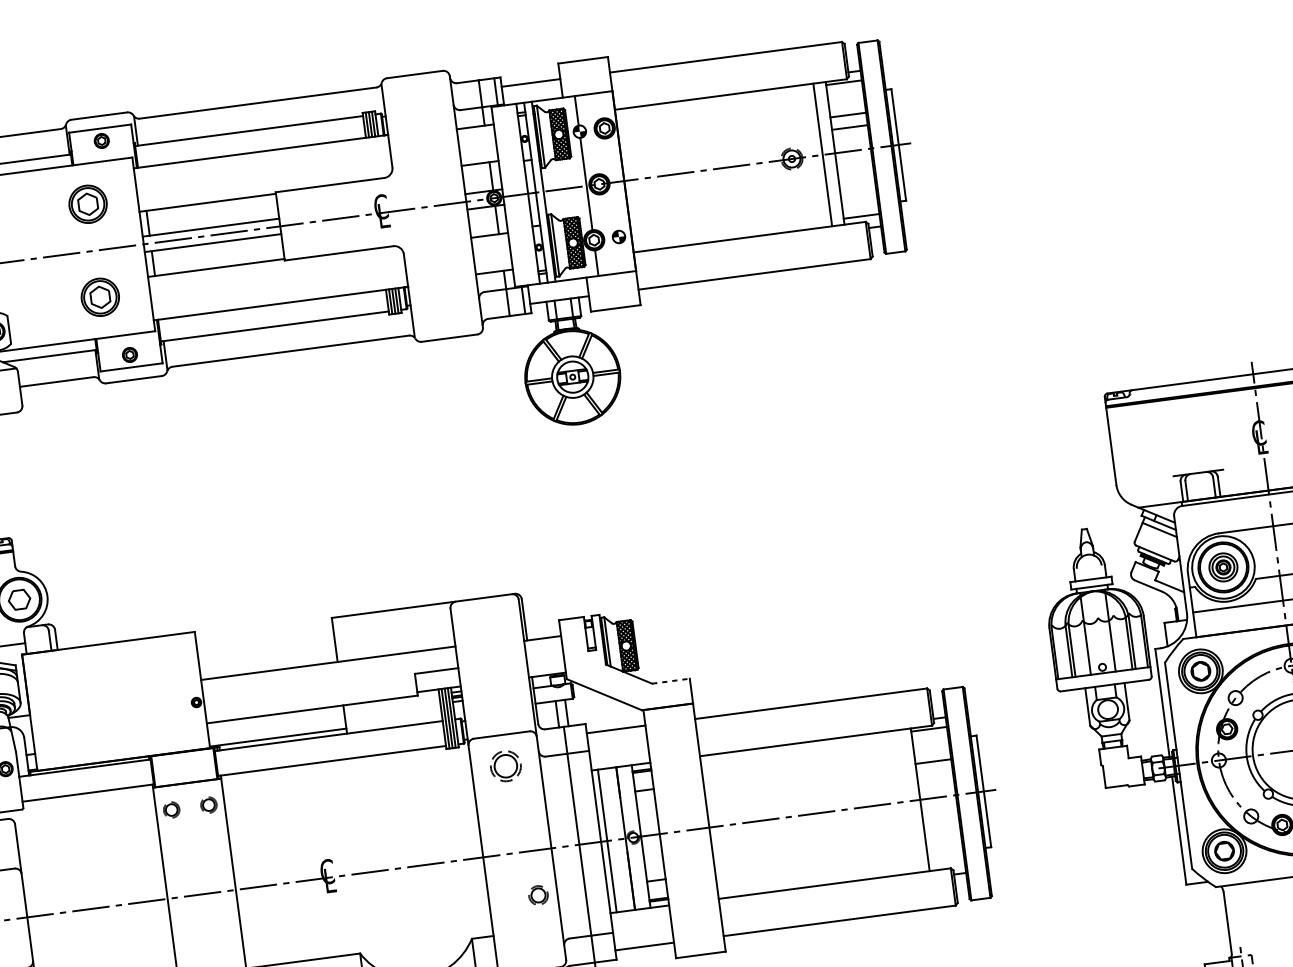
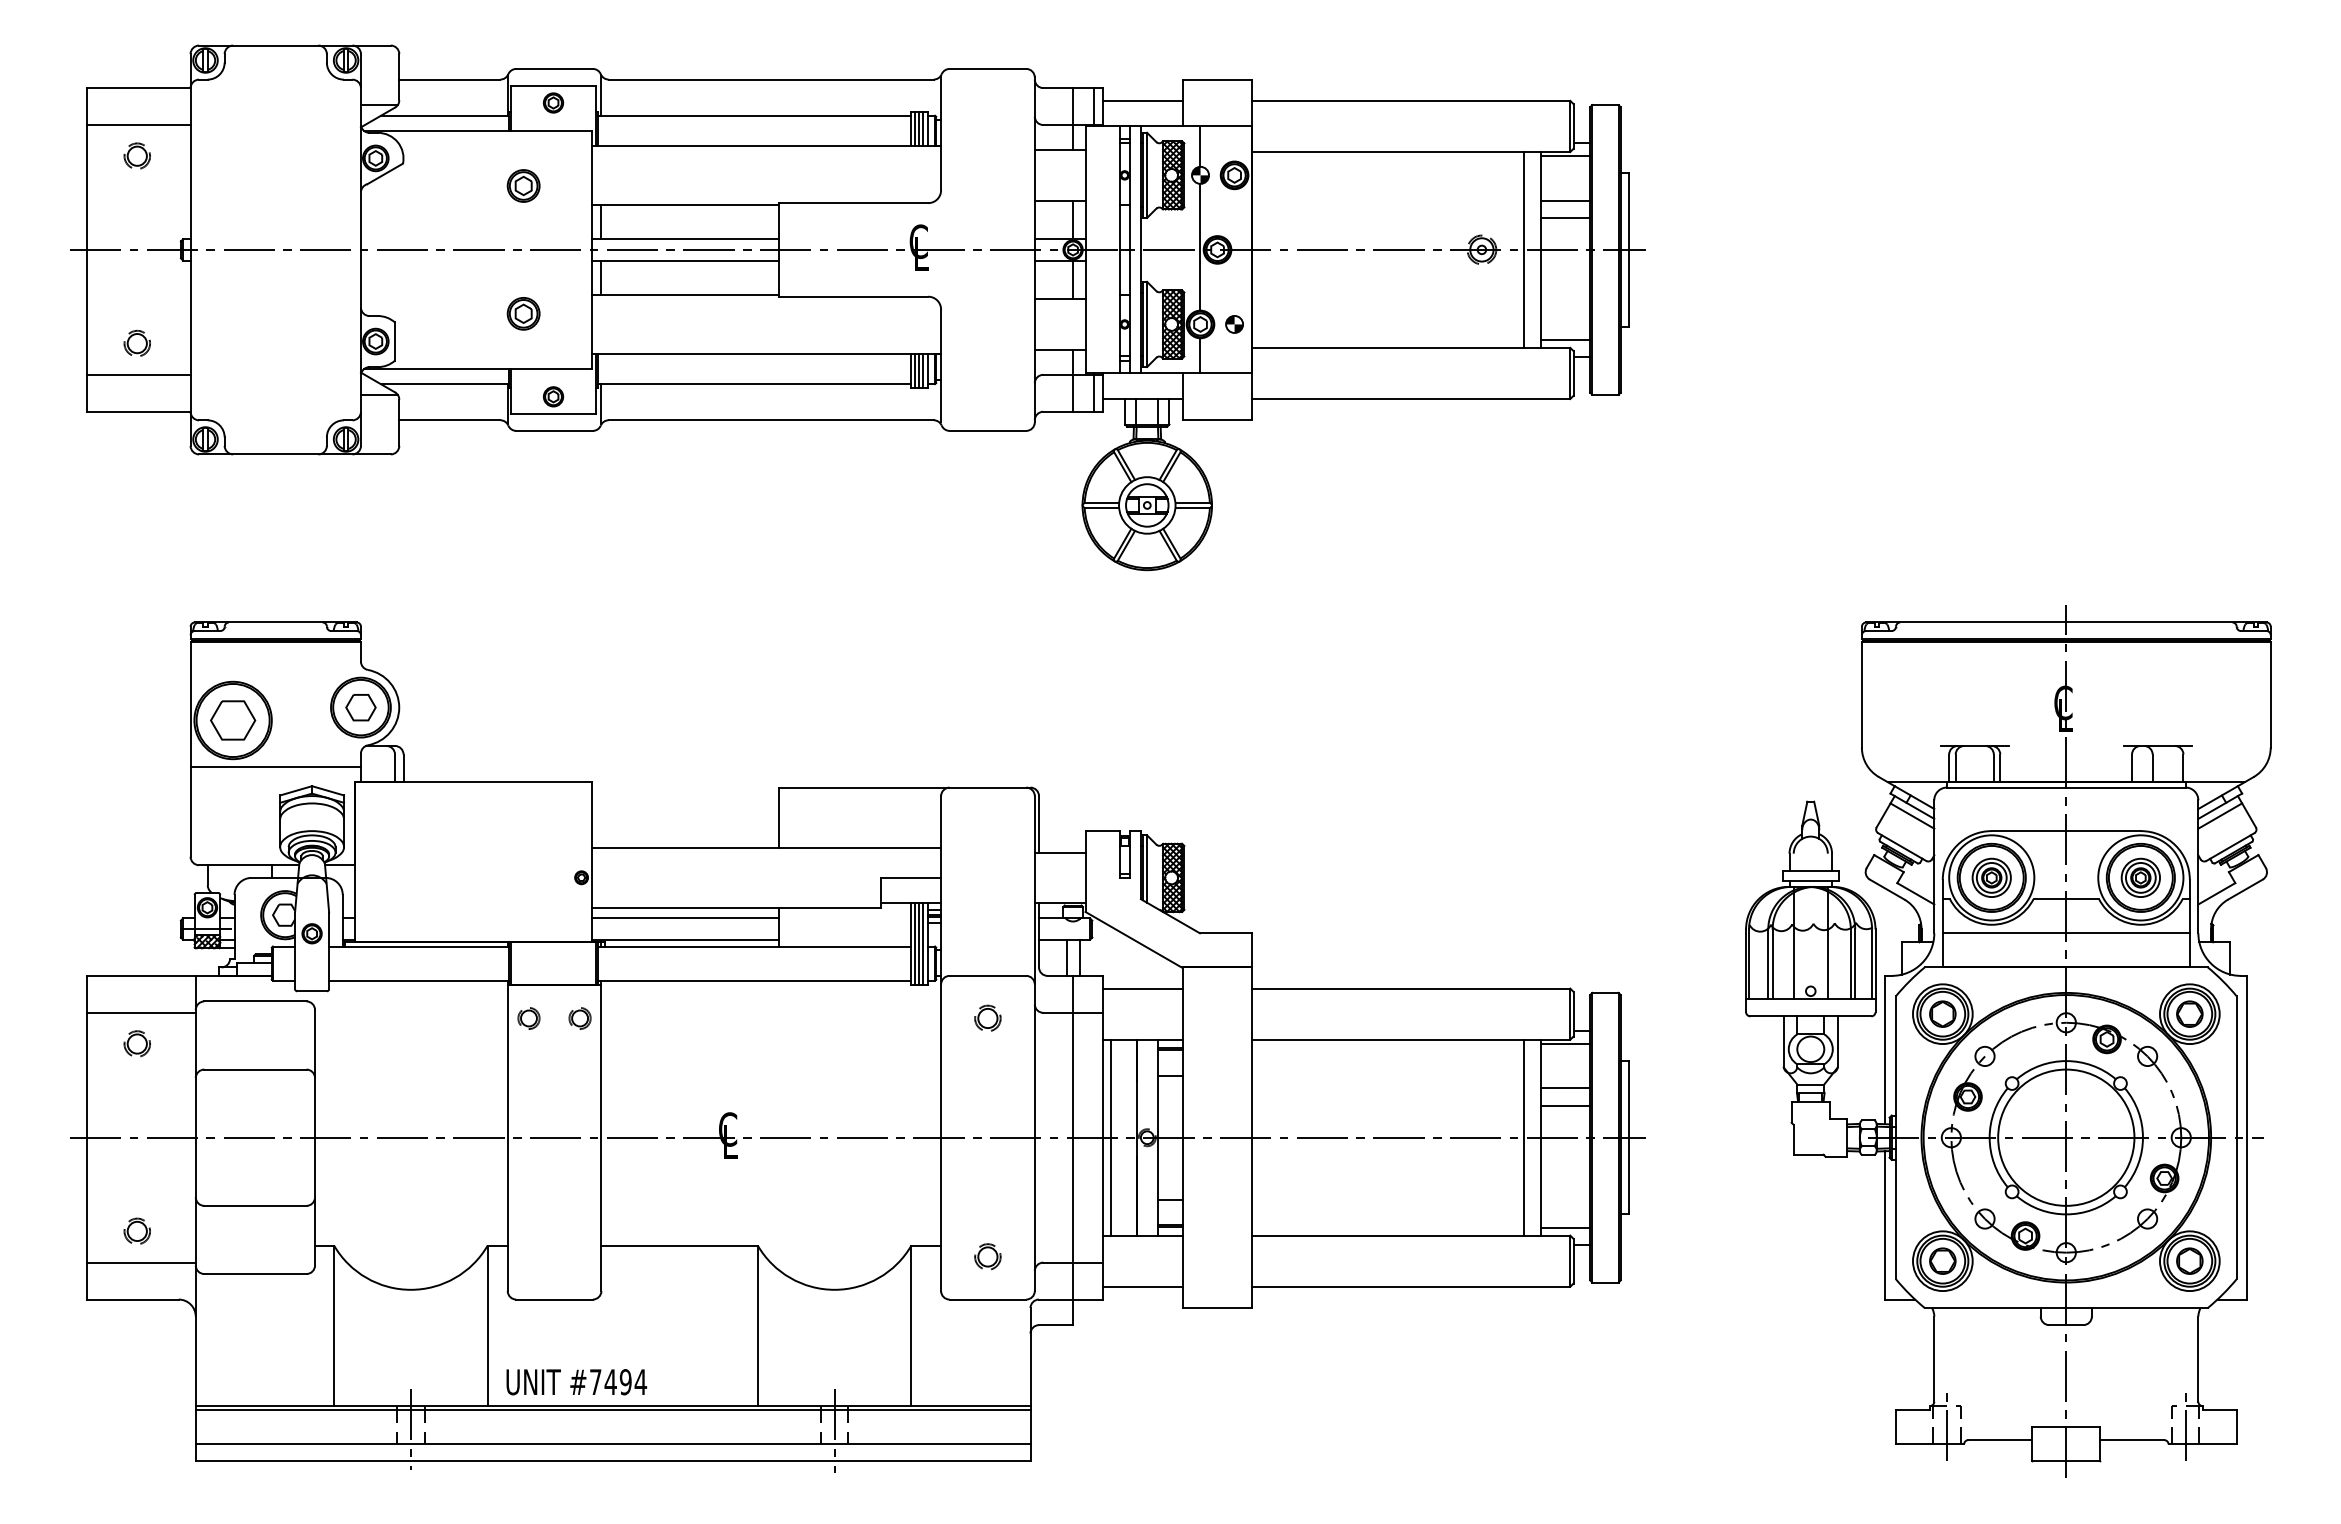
part: (87, 203) -> (523, 185), size x0.62
part: (100, 297) -> (523, 313), size x0.62
line: (670, 681) -> (1225, 933), dashed -> solid
line: (276, 722) -> (685, 918), added
part: (505, 765) -> (987, 1017), size x0.62
line: (934, 774) -> (1565, 1105), added
line: (908, 801) -> (1524, 1137), added
line: (946, 862) -> (1565, 1227), added
part: (538, 895) -> (987, 1256), moved

